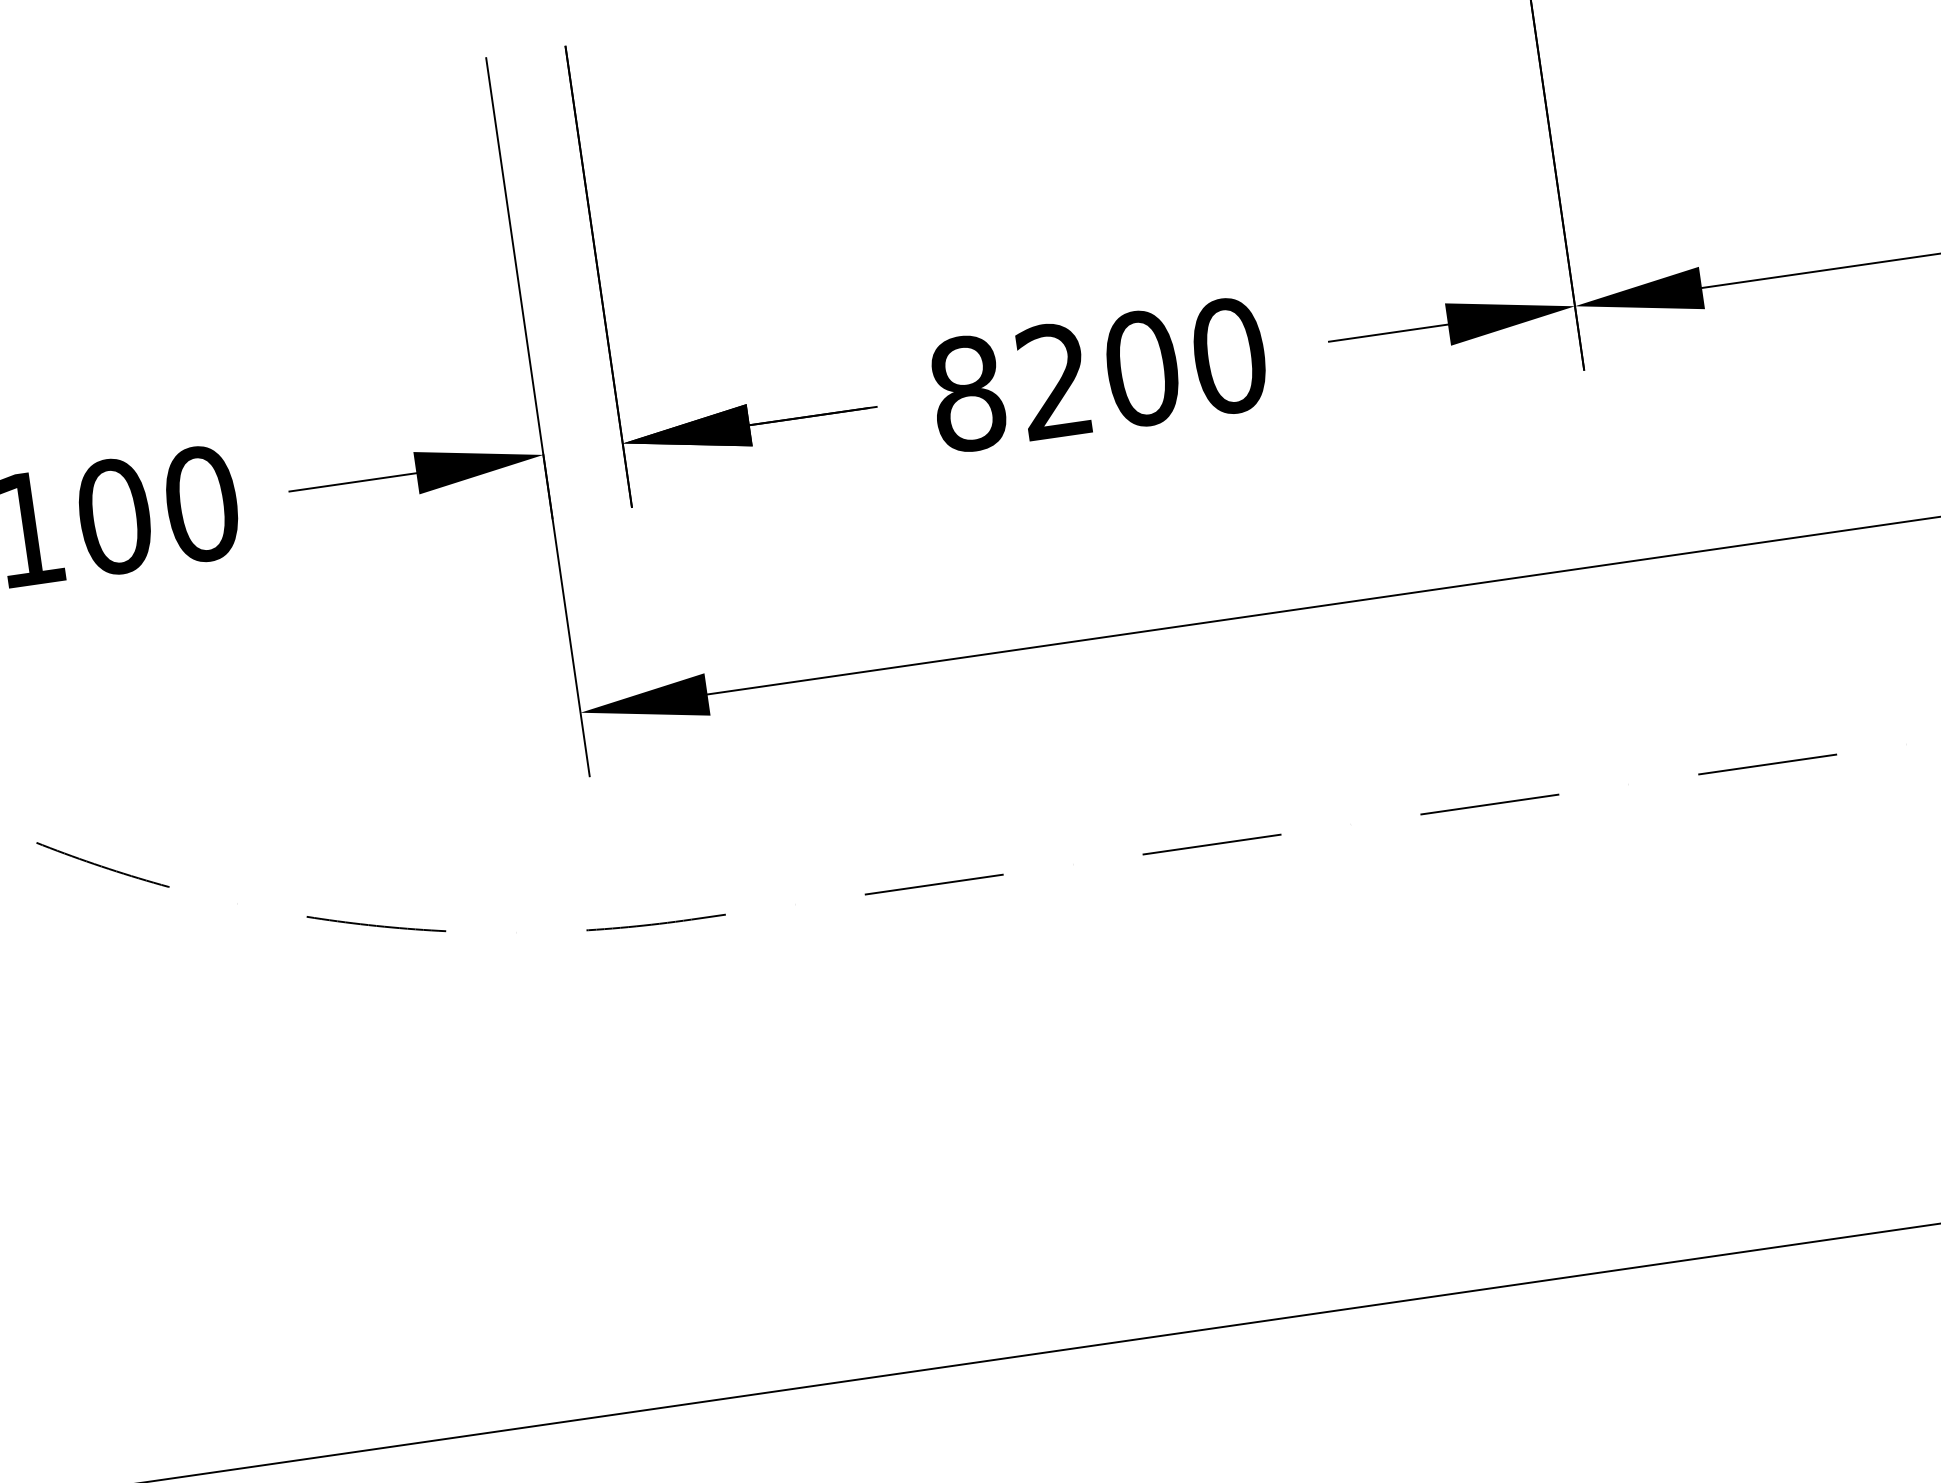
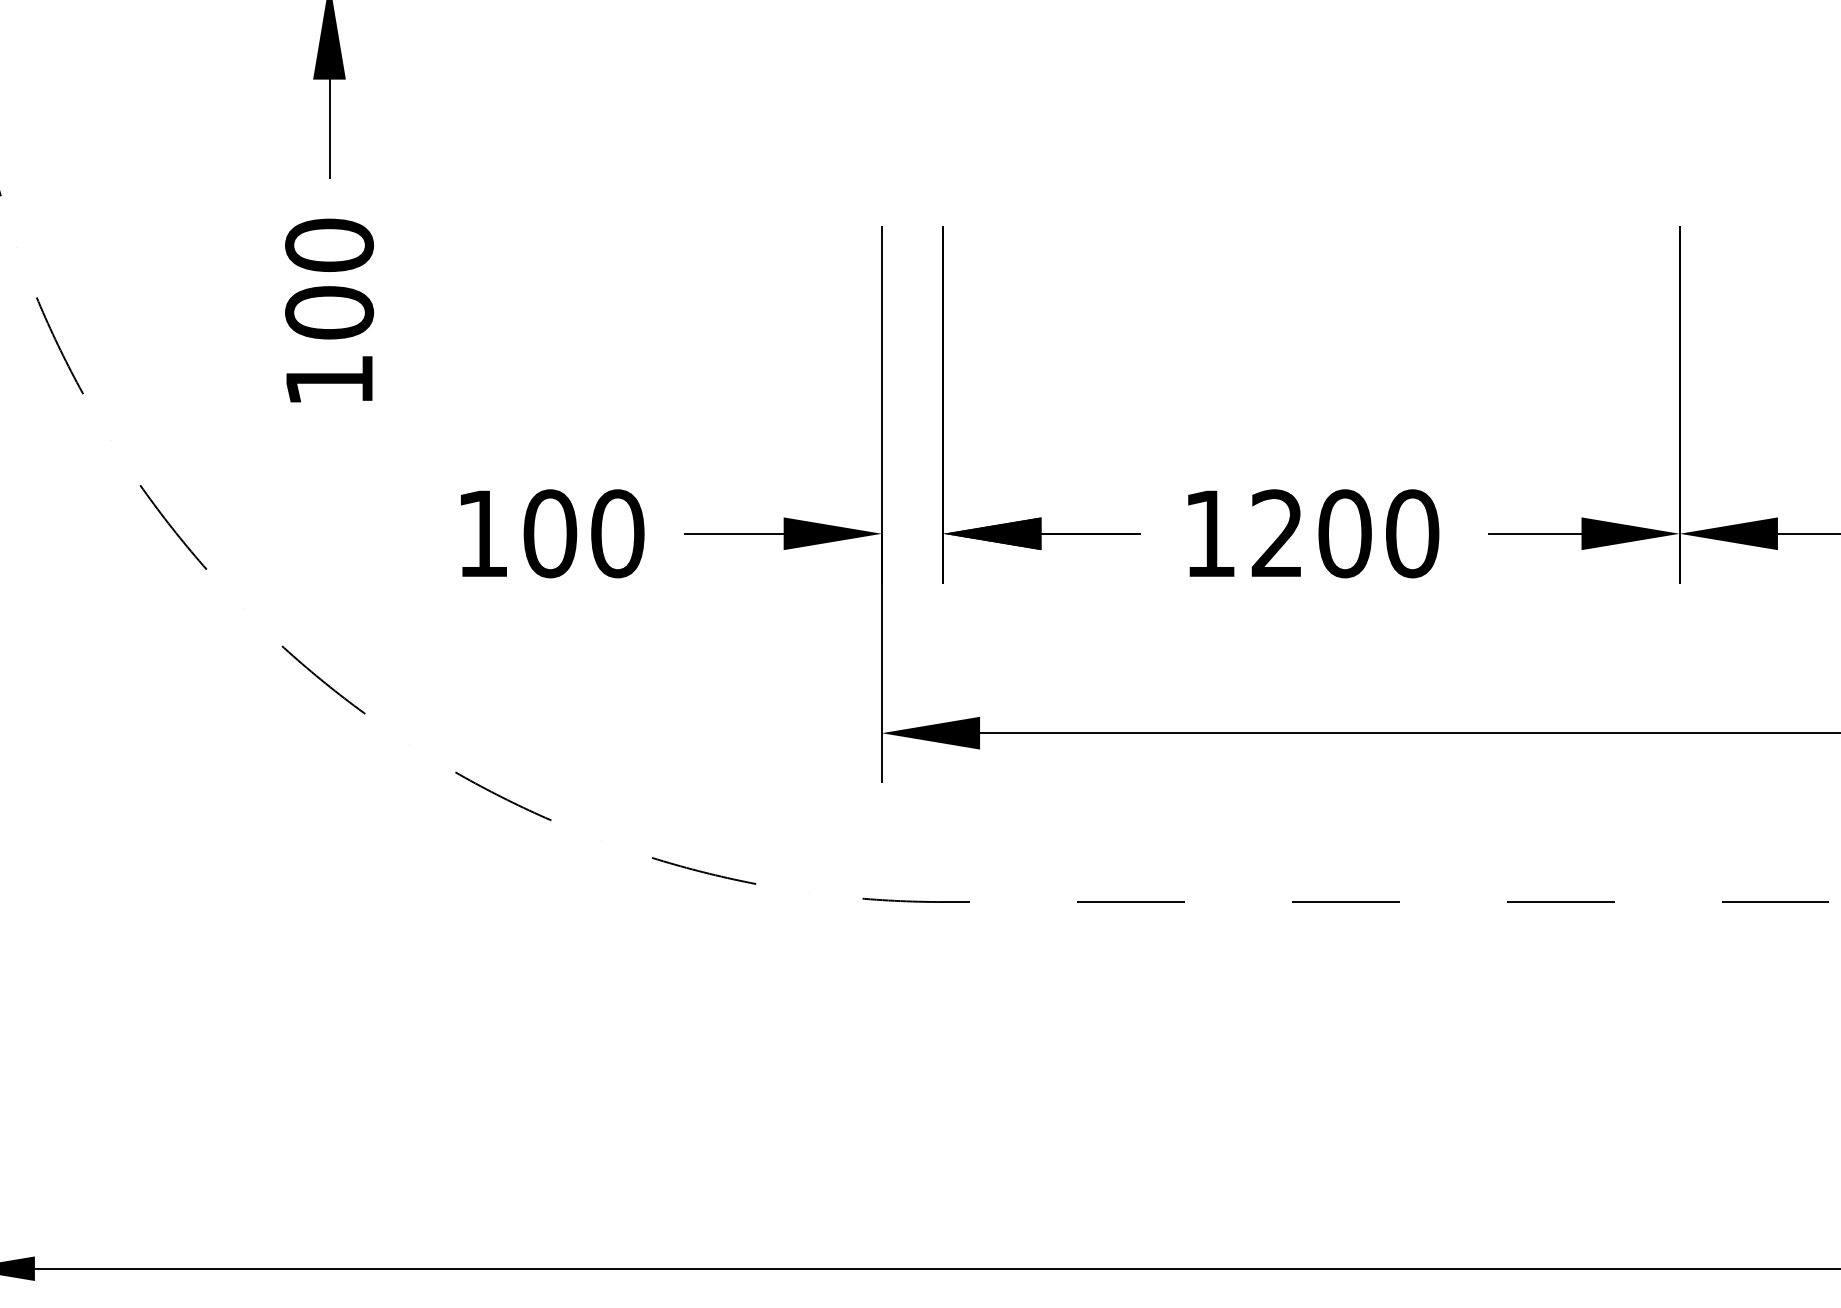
text: (966, 393) -> (1209, 533), 8200 -> 1200

